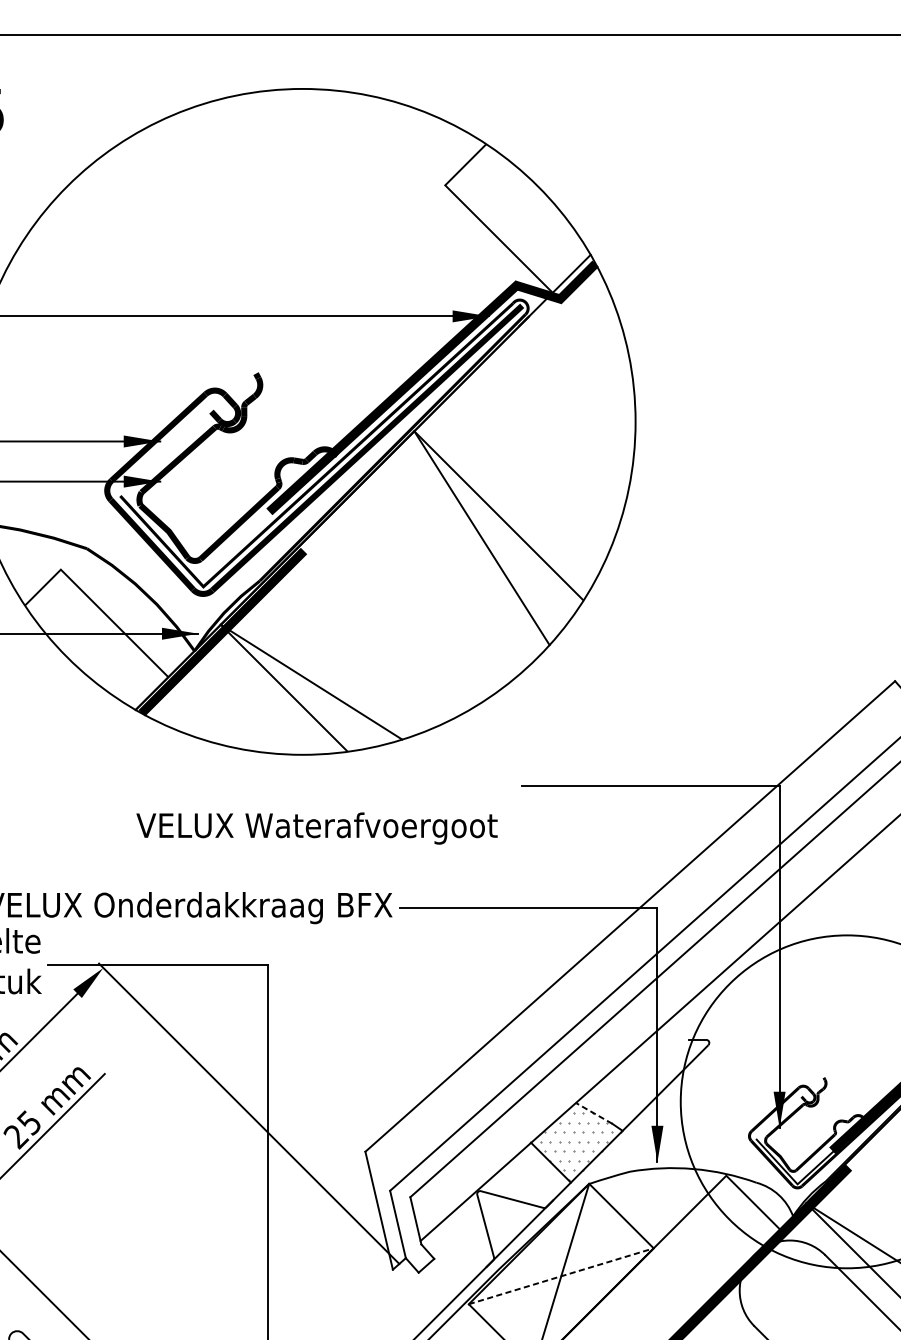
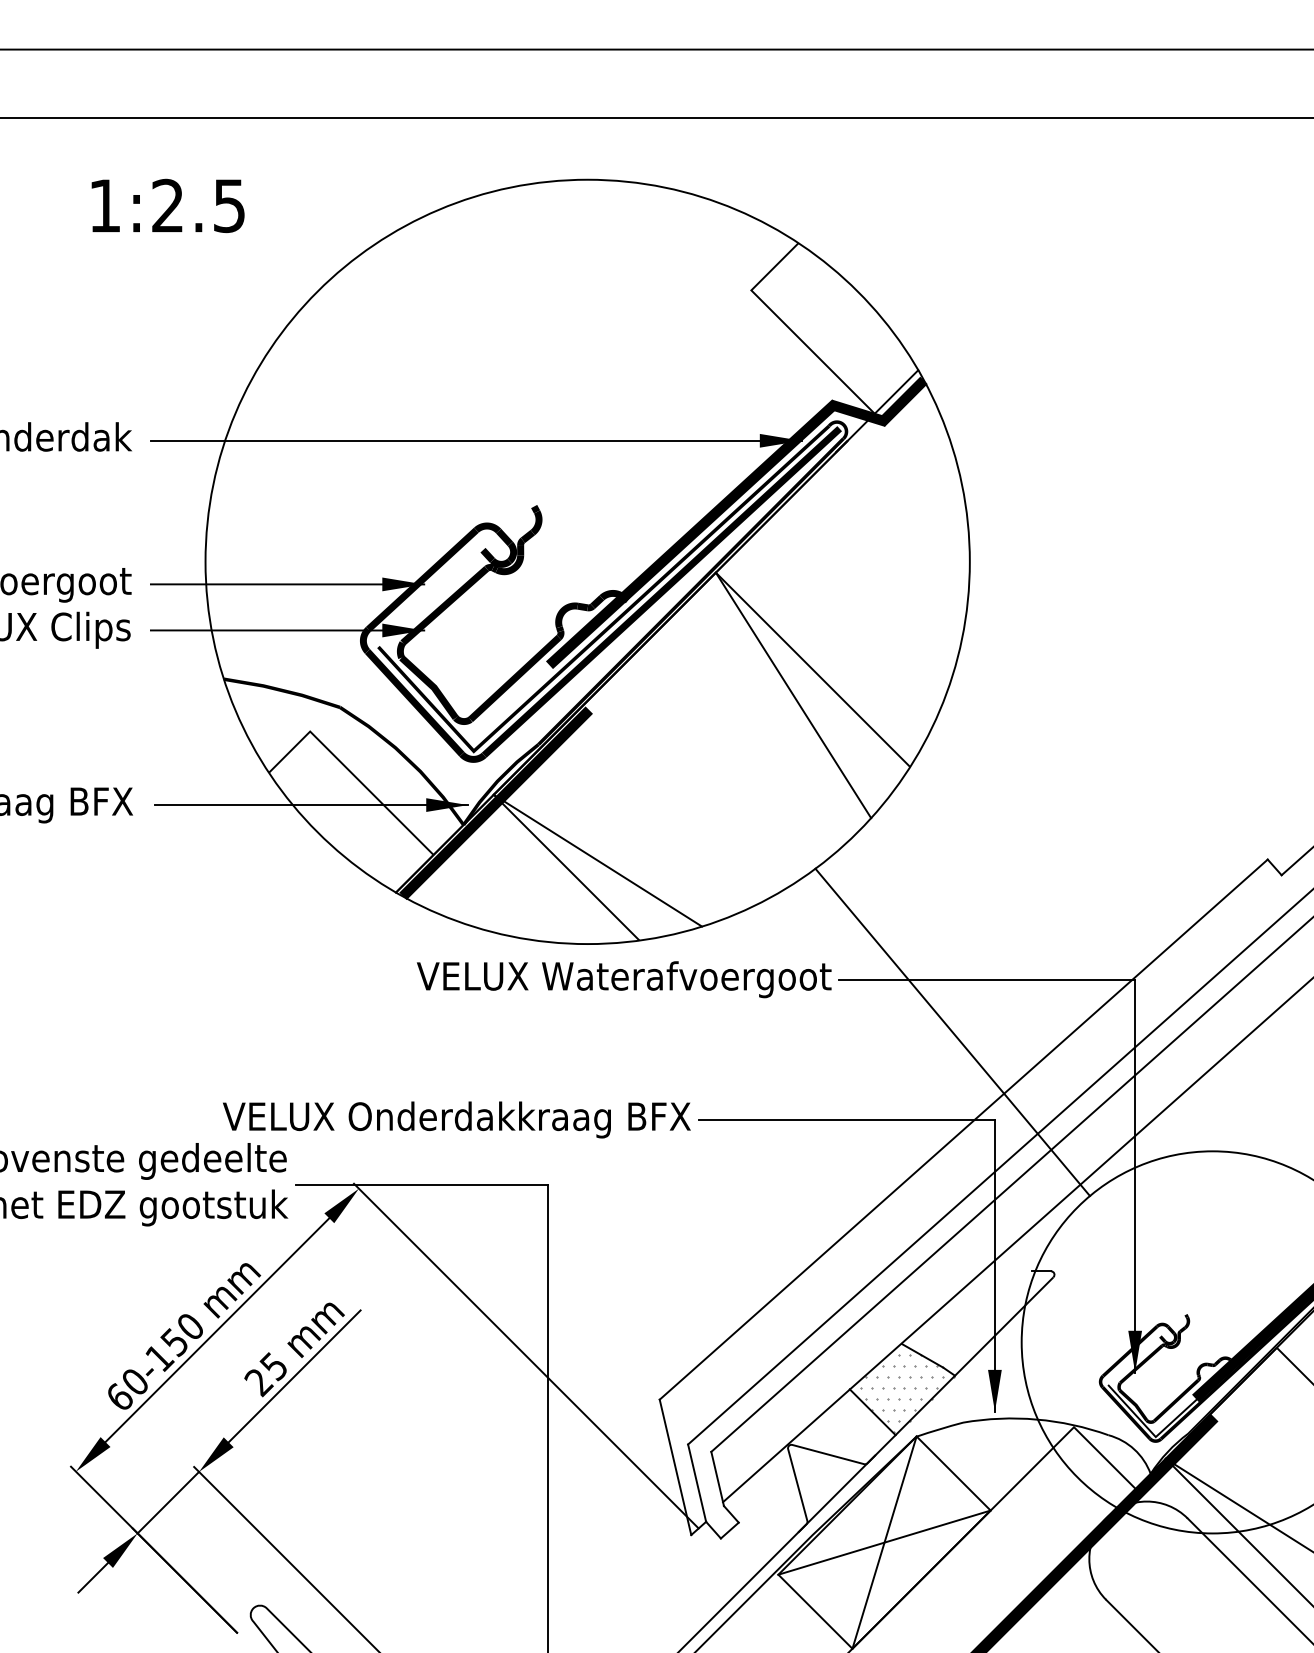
text: (317, 828) -> (624, 979), moved
line: (620, 831) -> (952, 1032), added
line: (594, 1113) -> (922, 1355), dashed -> solid
line: (561, 1276) -> (884, 1542), dashed -> solid

